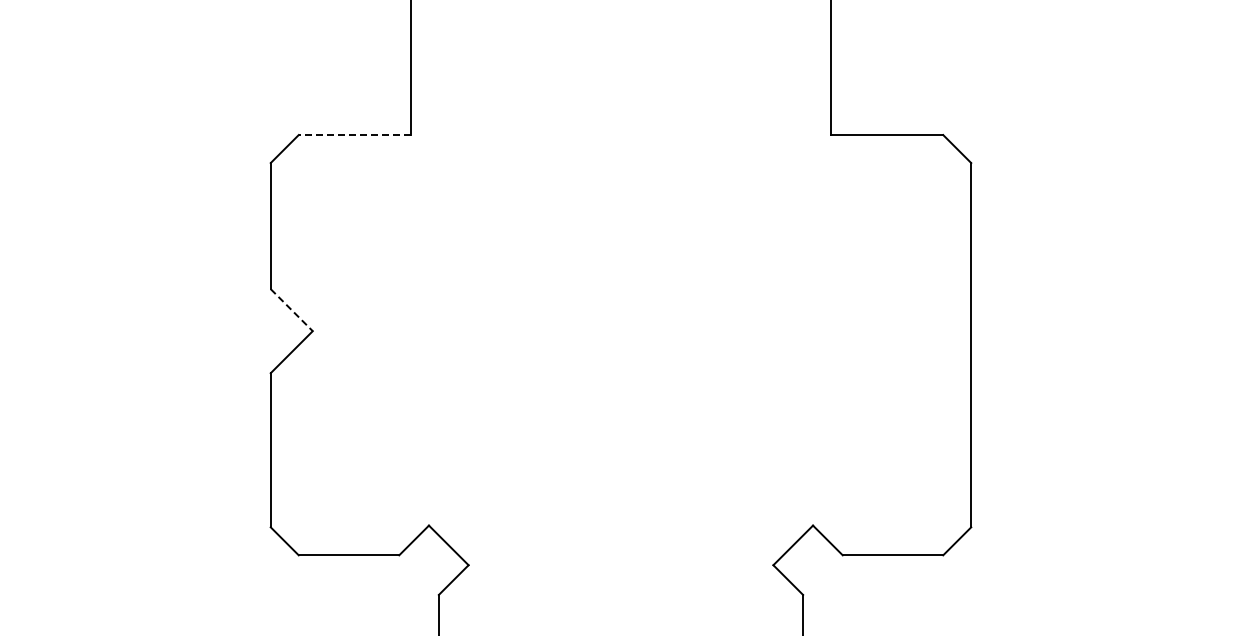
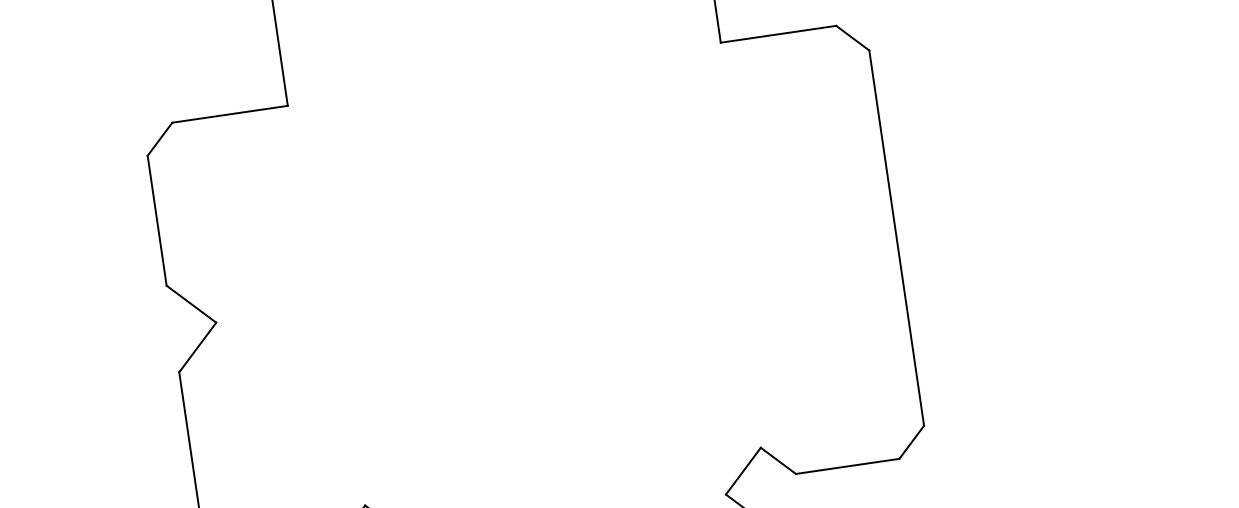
line: (354, 135) -> (229, 114), dashed -> solid
line: (291, 310) -> (191, 304), dashed -> solid

